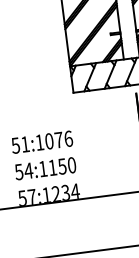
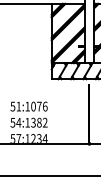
text: (62, 166) -> (39, 122), 54:1150 -> 54:1382

